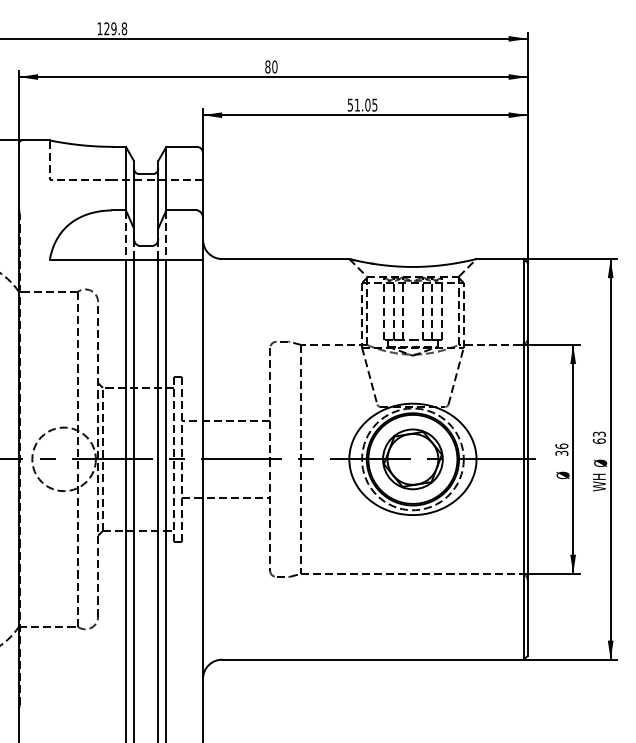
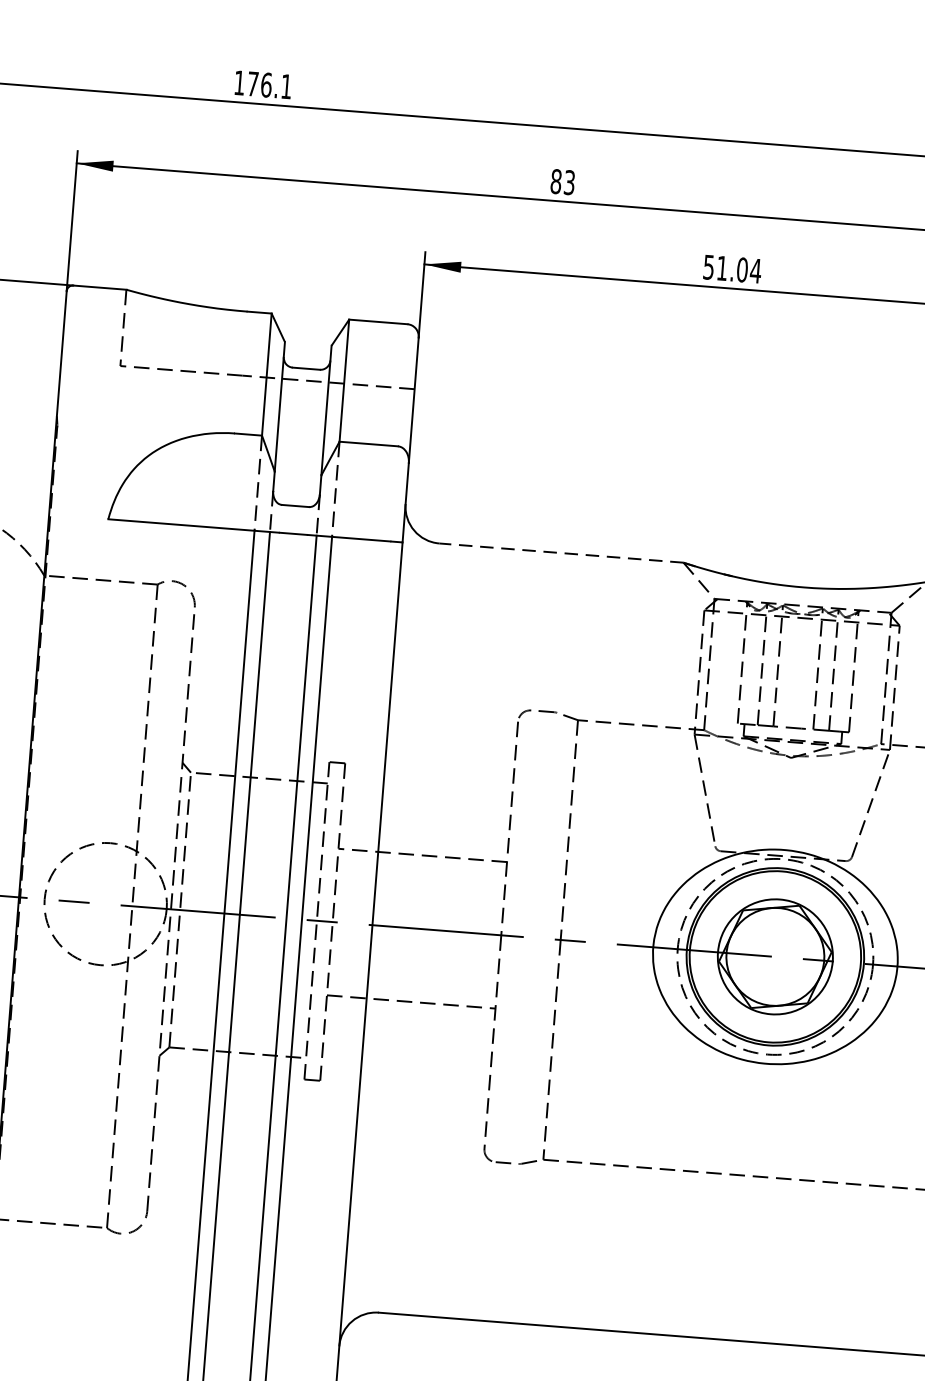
text: (115, 28) -> (269, 84), 129.8 -> 176.1
text: (274, 66) -> (568, 181), 80 -> 83
text: (374, 104) -> (755, 269), 51.05 -> 51.04
line: (285, 259) -> (560, 553), solid -> dashed

